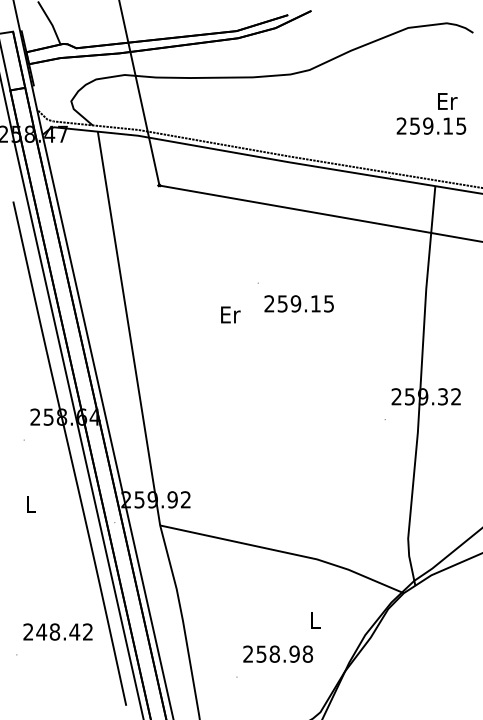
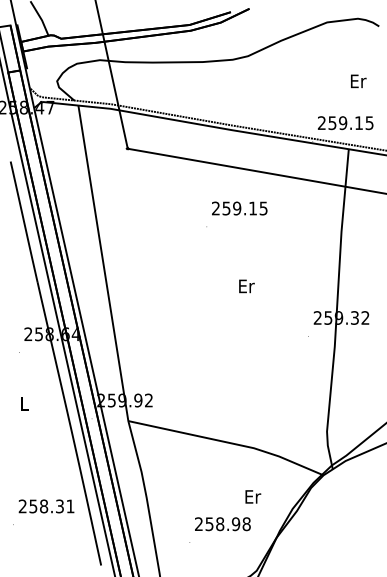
text: (431, 126) -> (345, 123), moved
text: (298, 303) -> (239, 208), moved
text: (230, 315) -> (246, 286), moved
text: (316, 619) -> (253, 496), L -> Er
text: (64, 632) -> (51, 506), 248.42 -> 258.31

